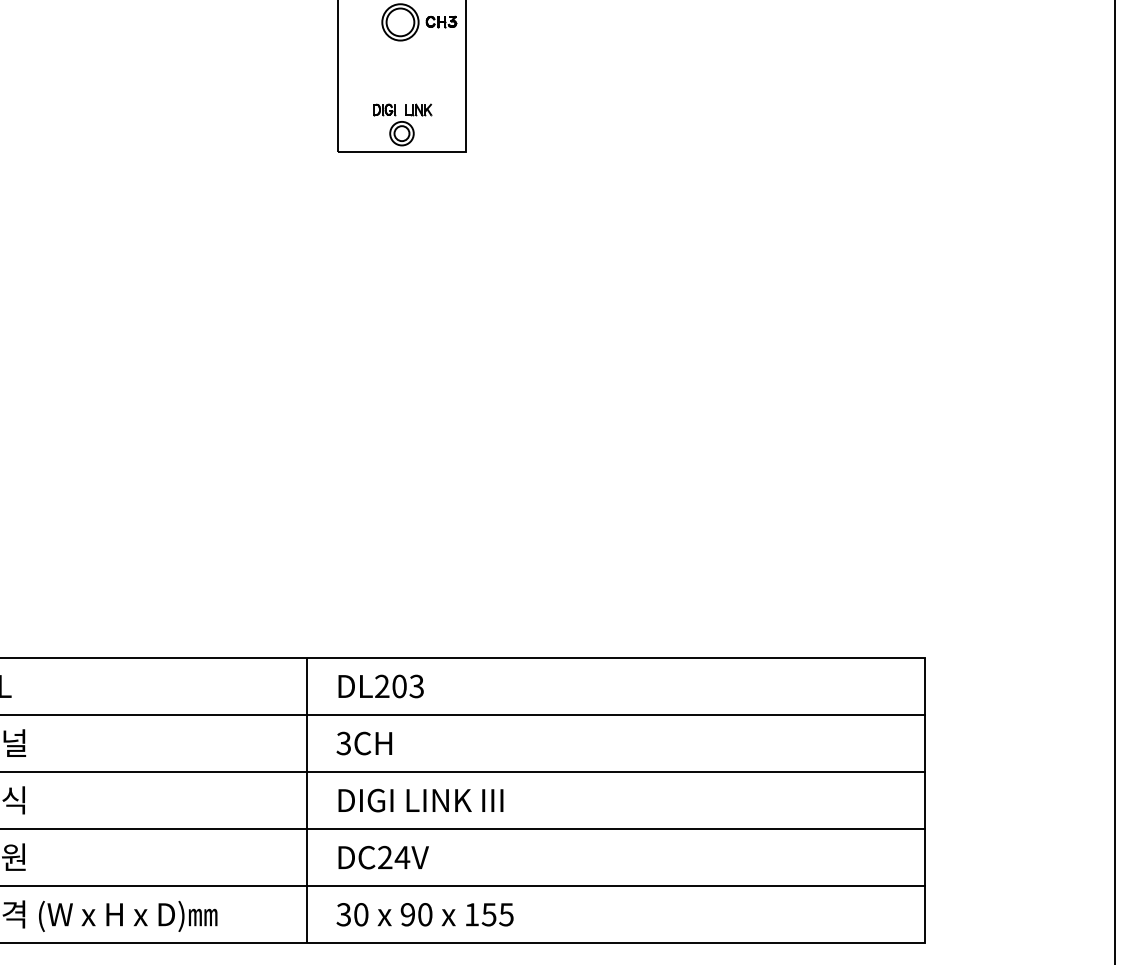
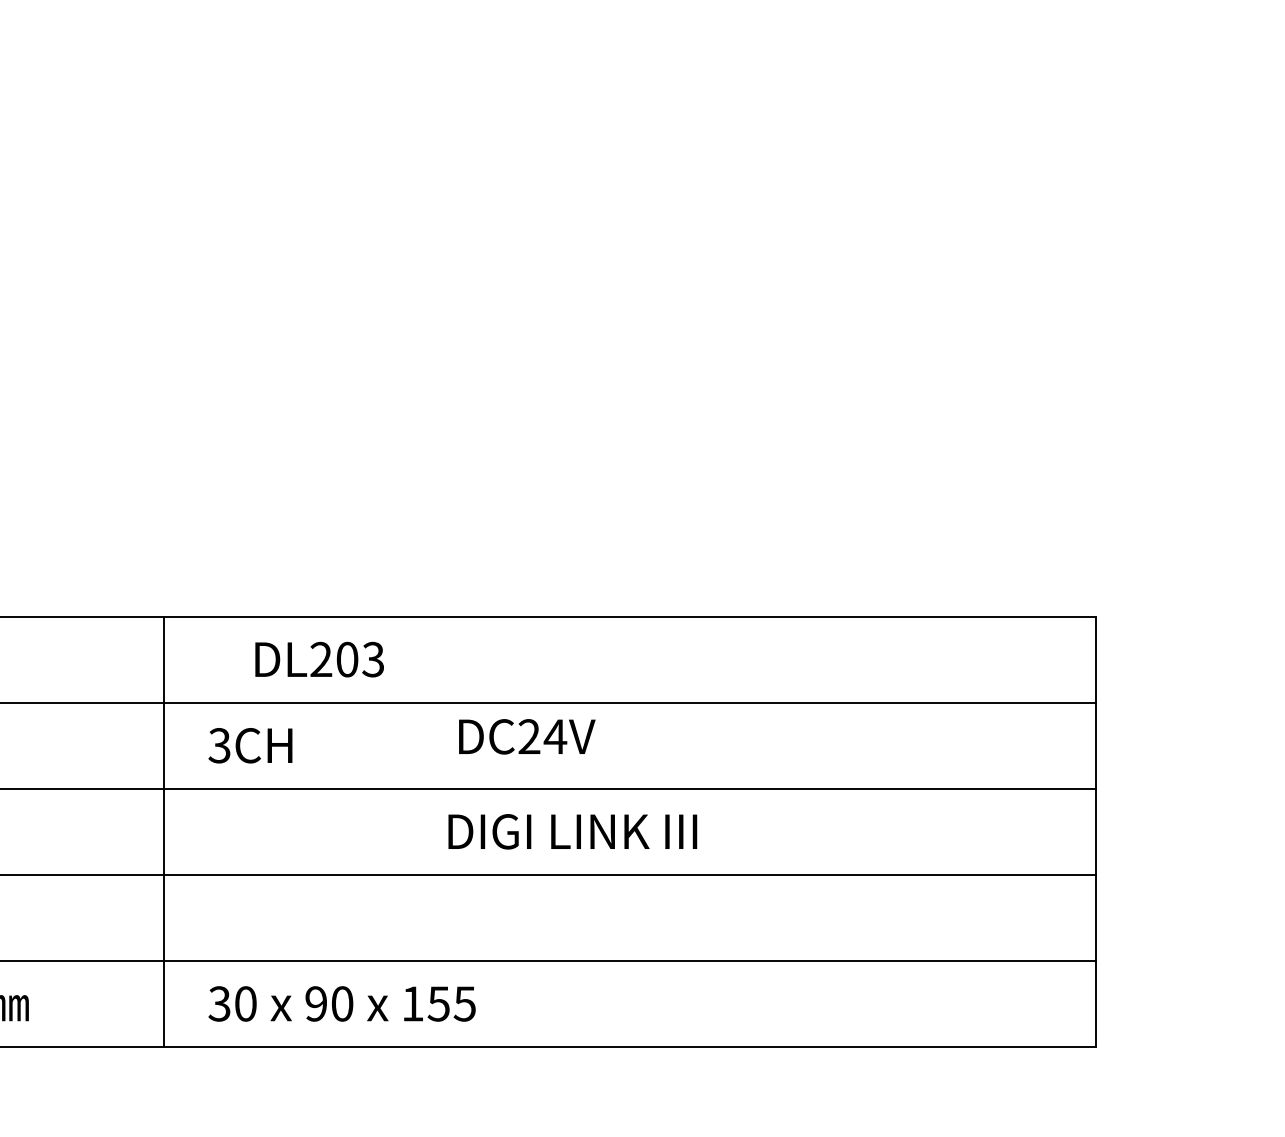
text: (380, 686) -> (318, 659), moved
text: (420, 800) -> (572, 831), moved
text: (383, 857) -> (526, 736), moved

